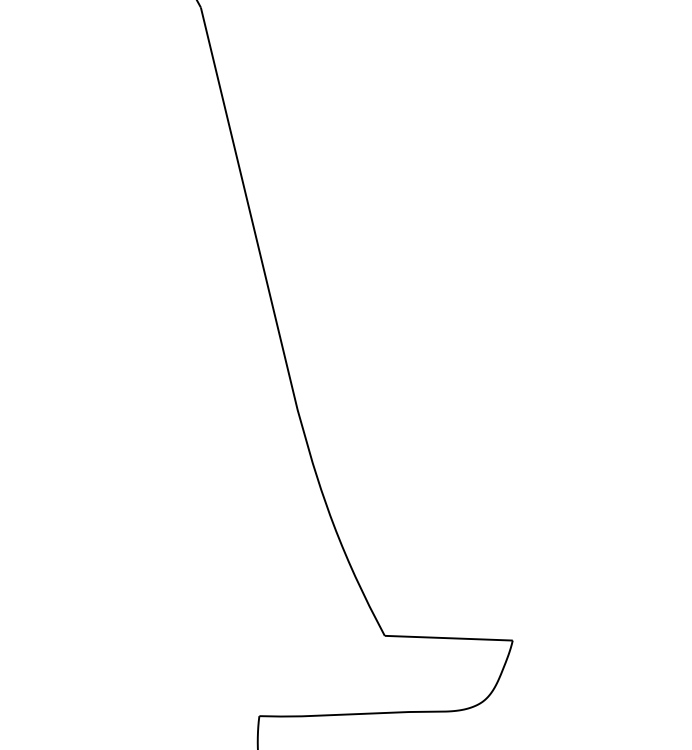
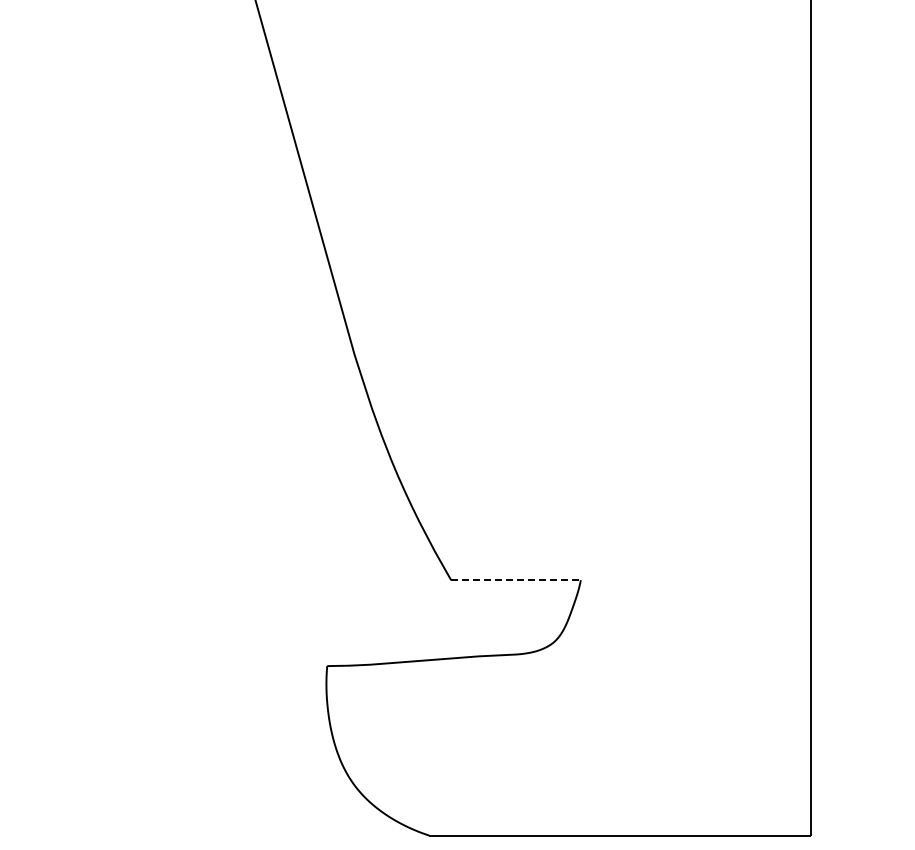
line: (449, 638) -> (516, 580), solid -> dashed

